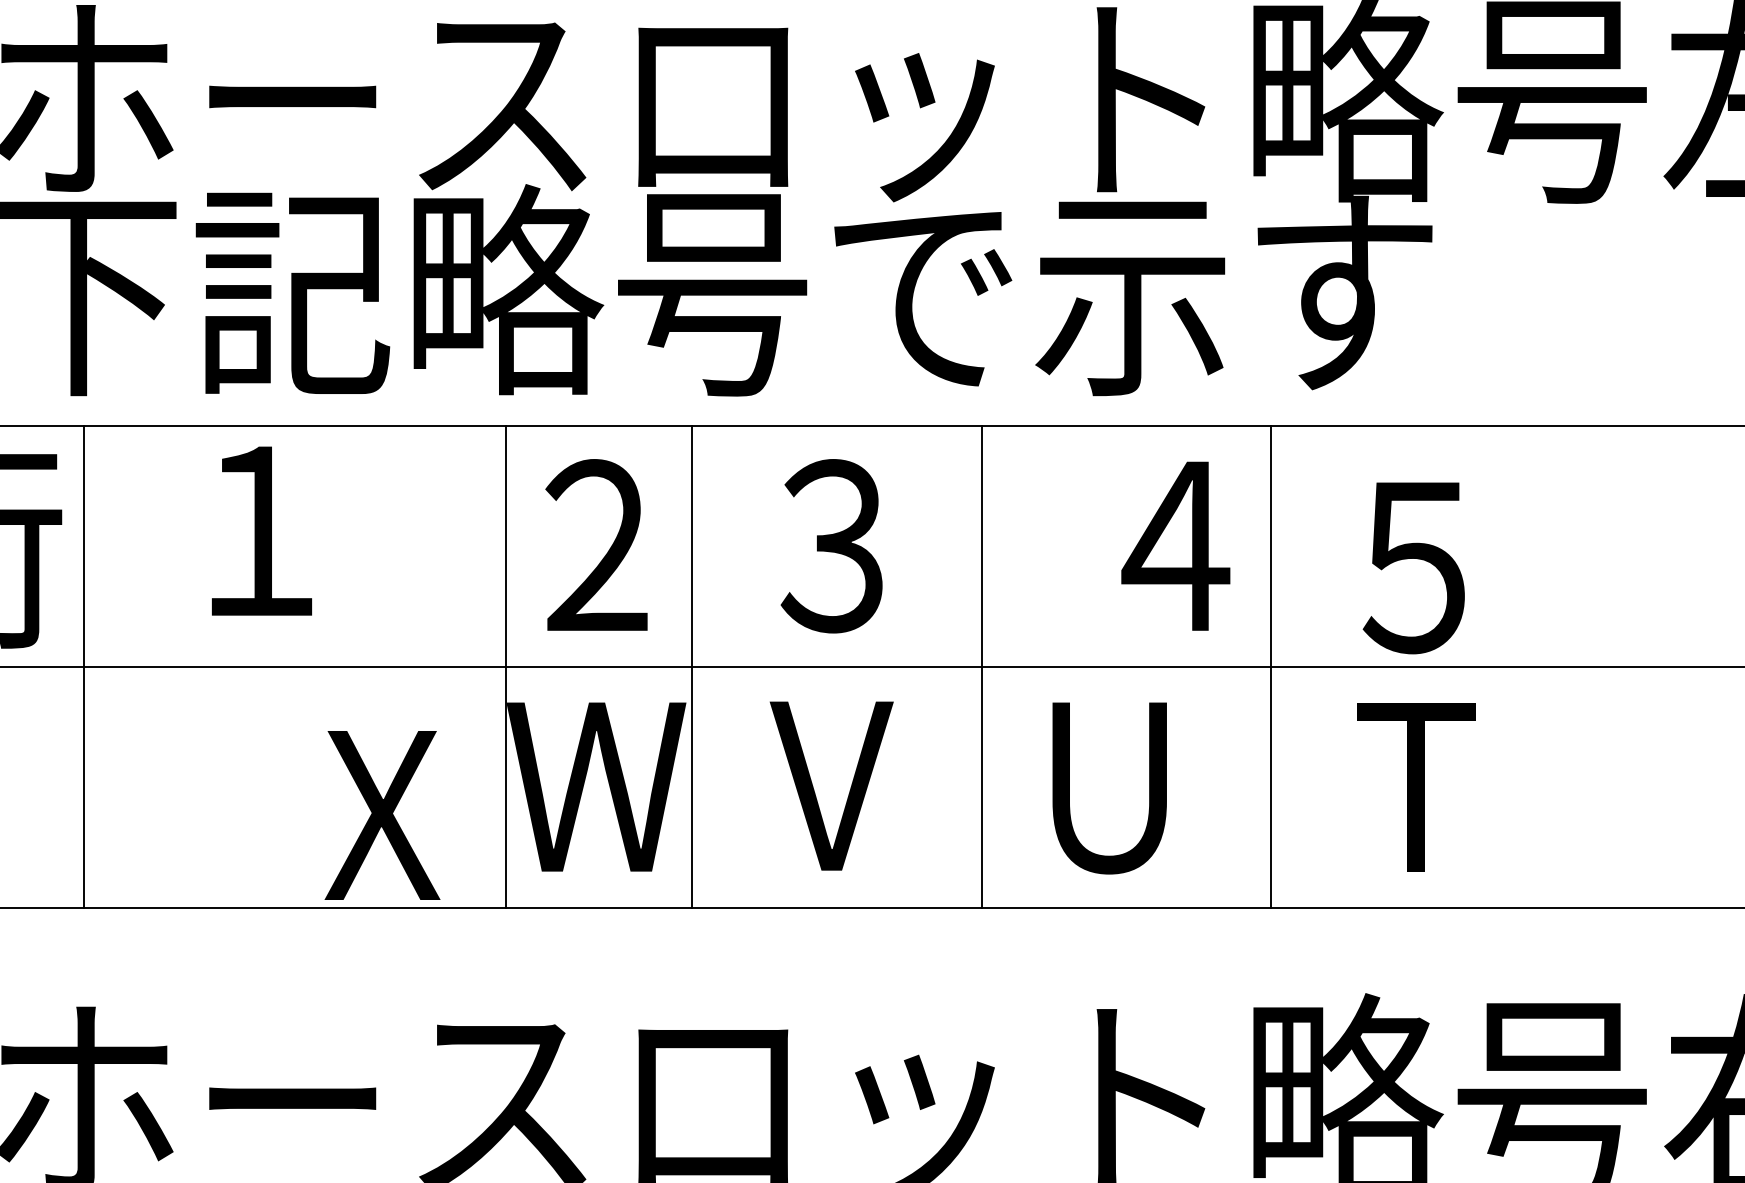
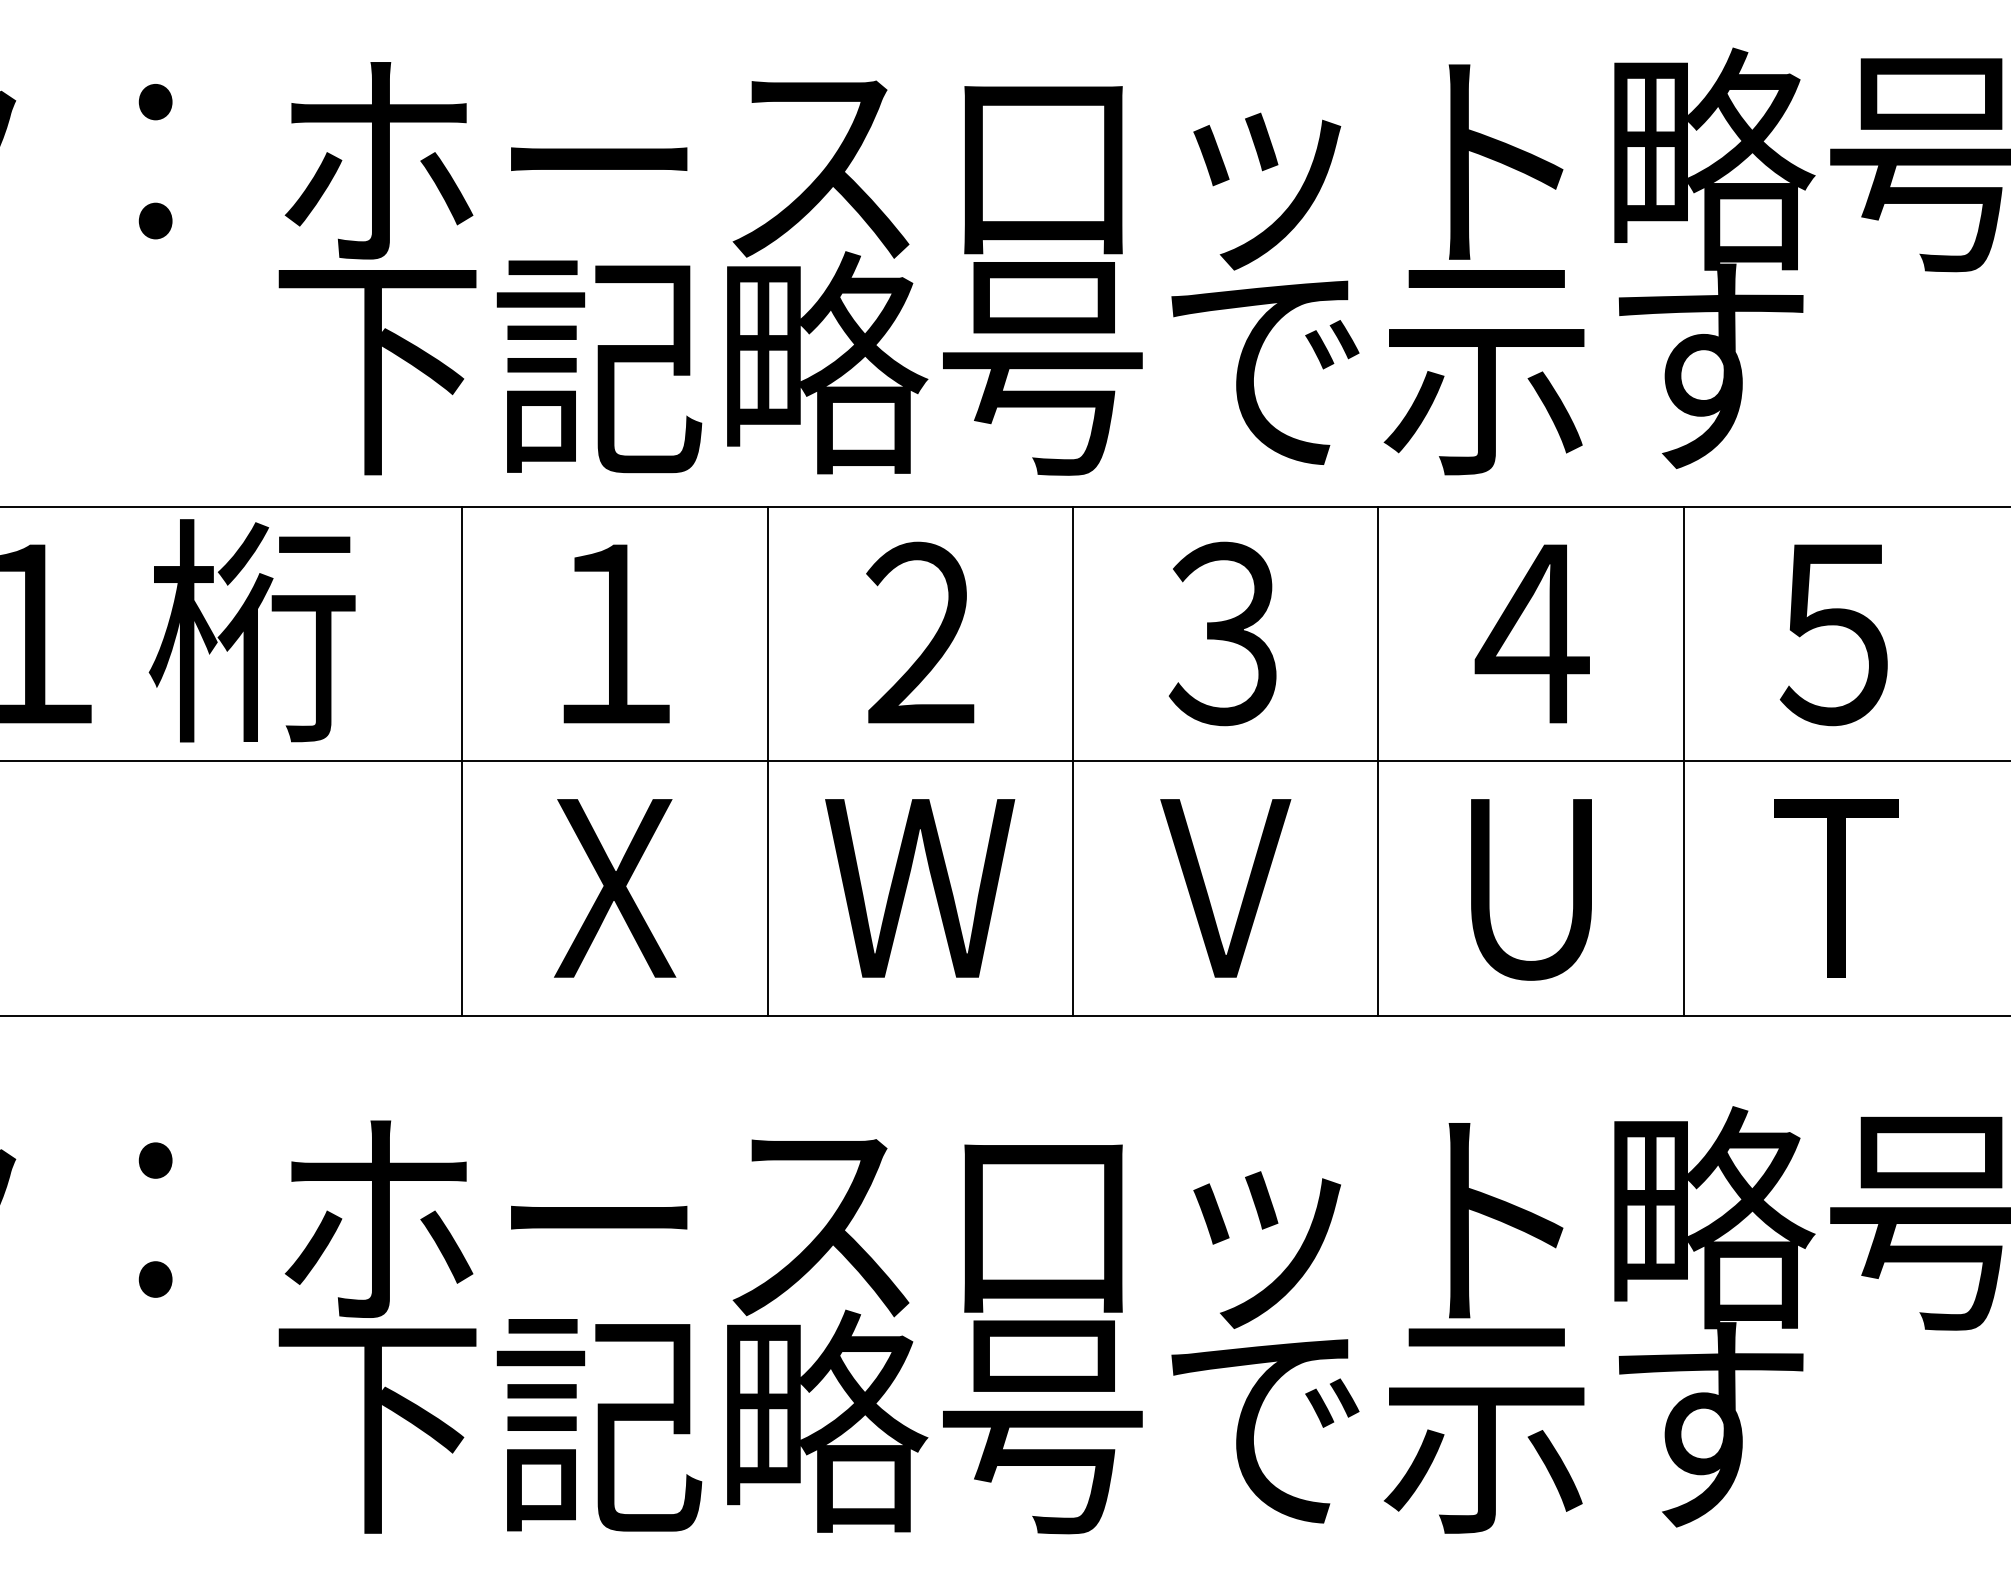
text: (261, 530) -> (616, 633), moved
text: (831, 545) -> (1222, 633), moved
text: (1413, 568) -> (1833, 635), moved
line: (83, 666) -> (462, 761), moved
line: (505, 666) -> (767, 761), moved
line: (692, 666) -> (1073, 761), moved
line: (981, 666) -> (1378, 761), moved
line: (1270, 666) -> (1683, 761), moved
text: (831, 786) -> (1225, 888), moved
text: (1416, 787) -> (1836, 888), moved
text: (1109, 788) -> (1531, 889), moved
text: (382, 815) -> (615, 888), moved

